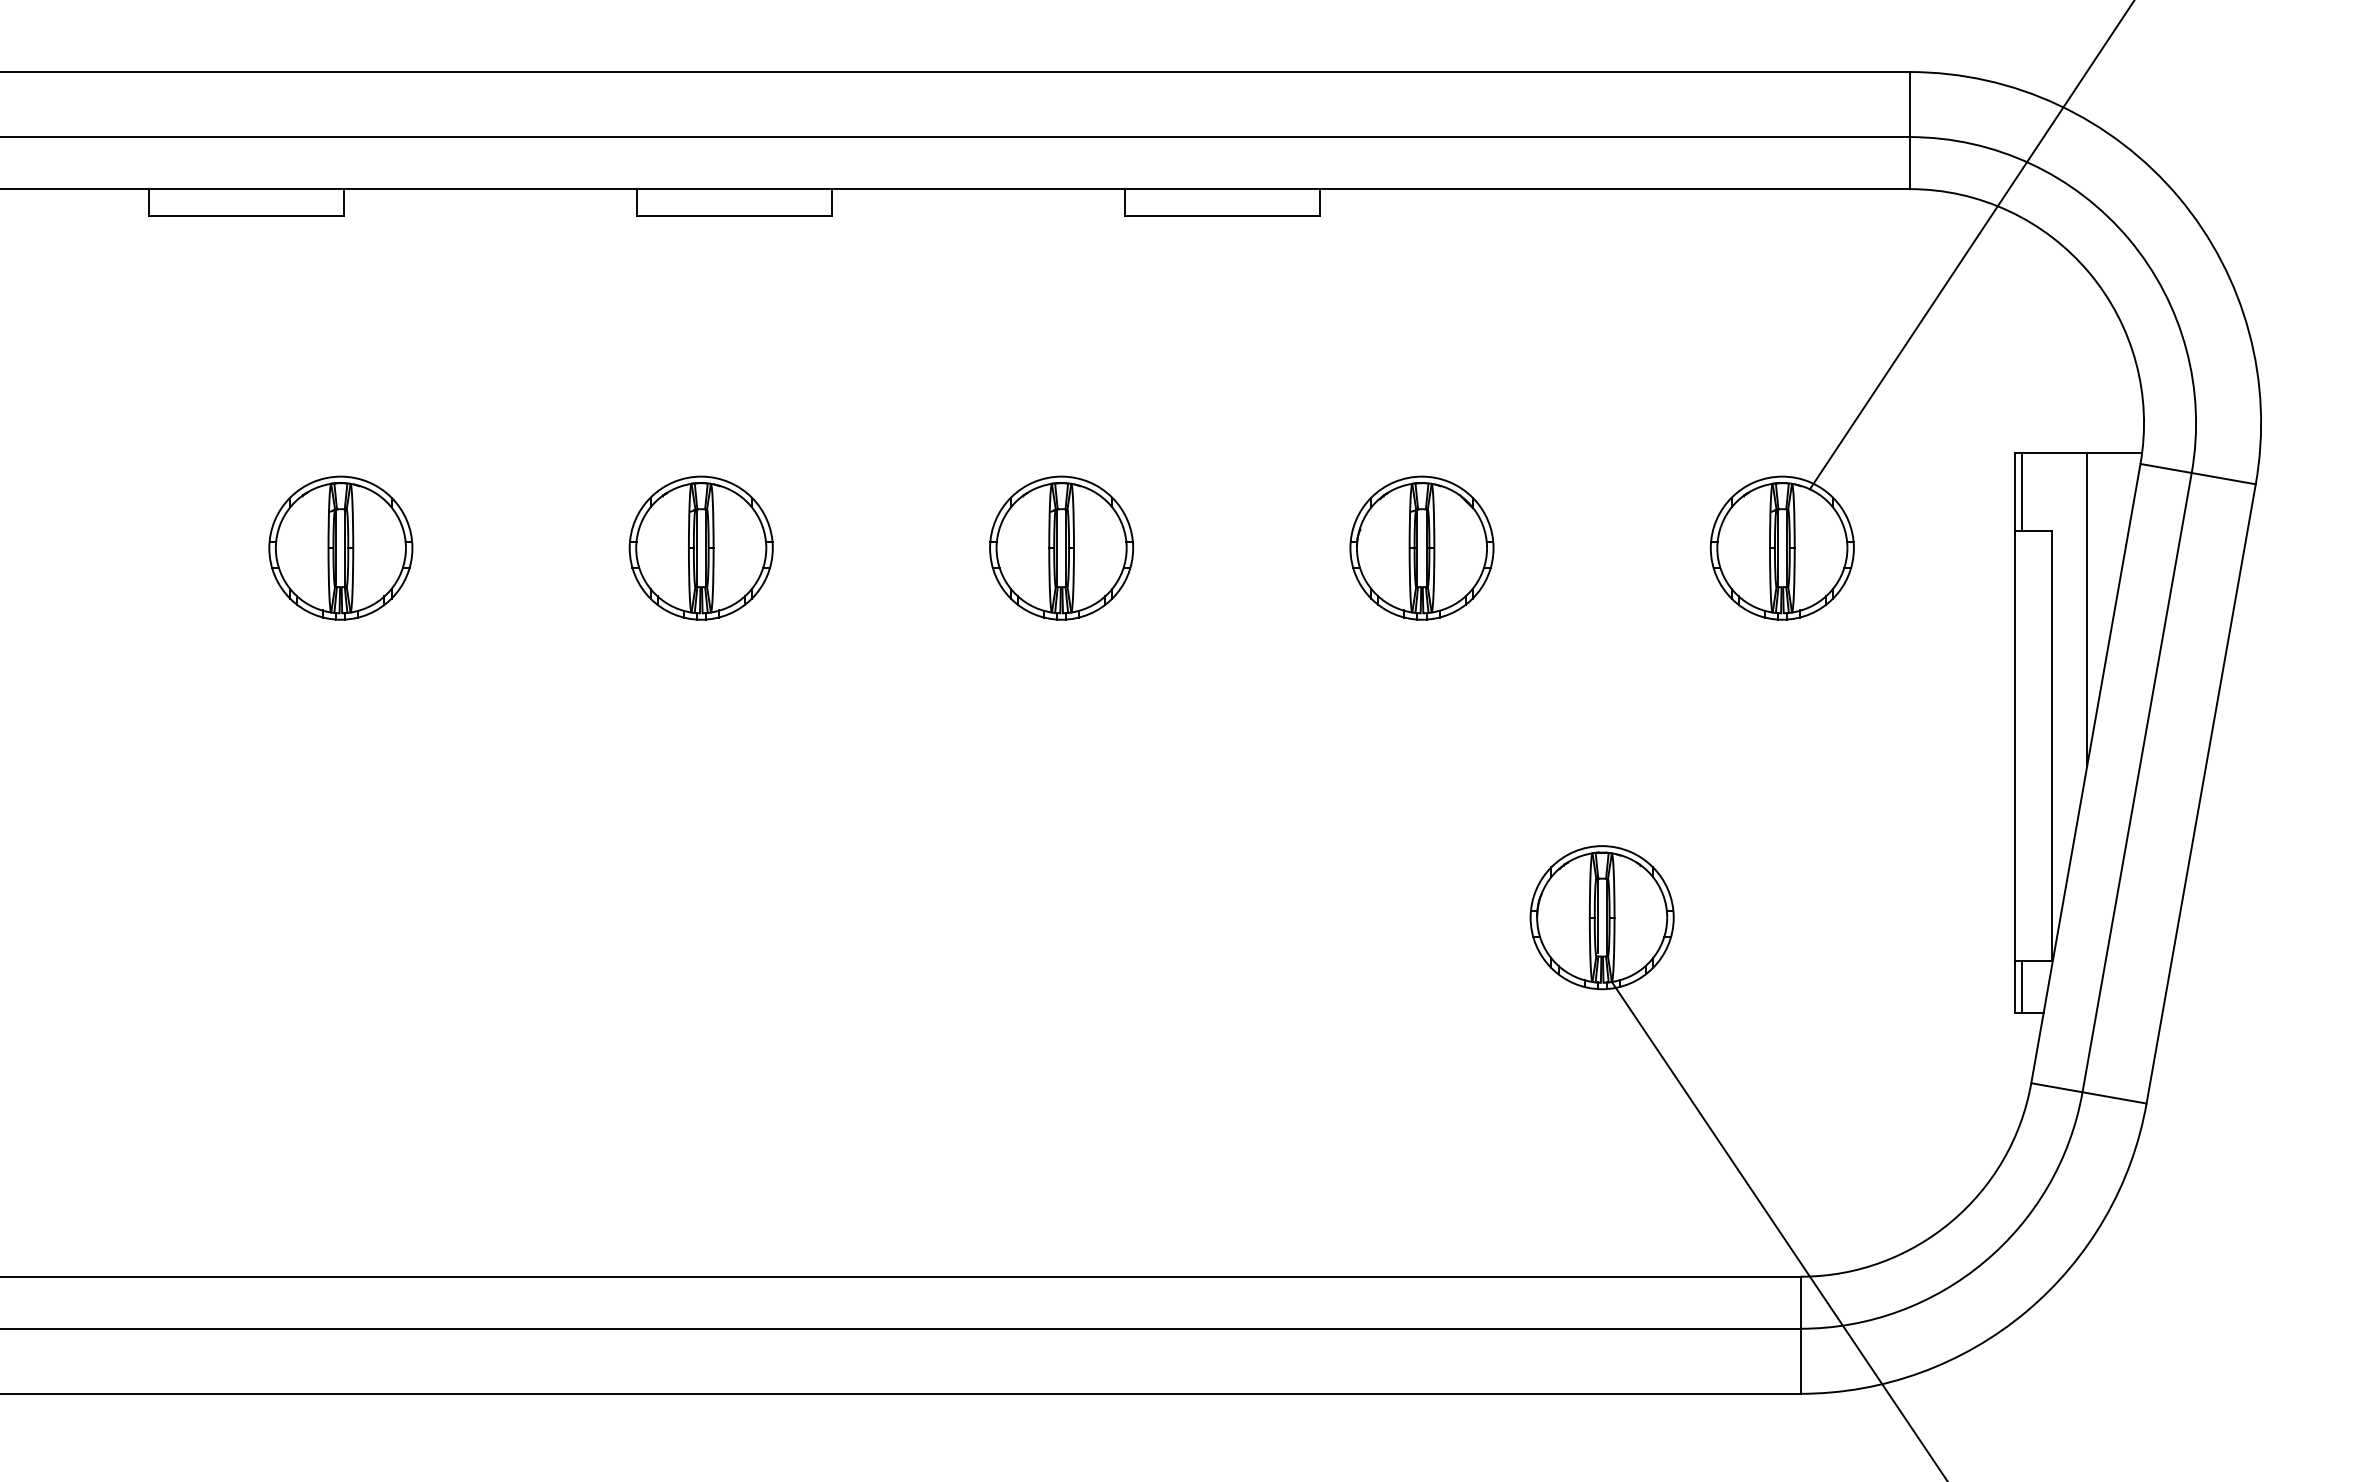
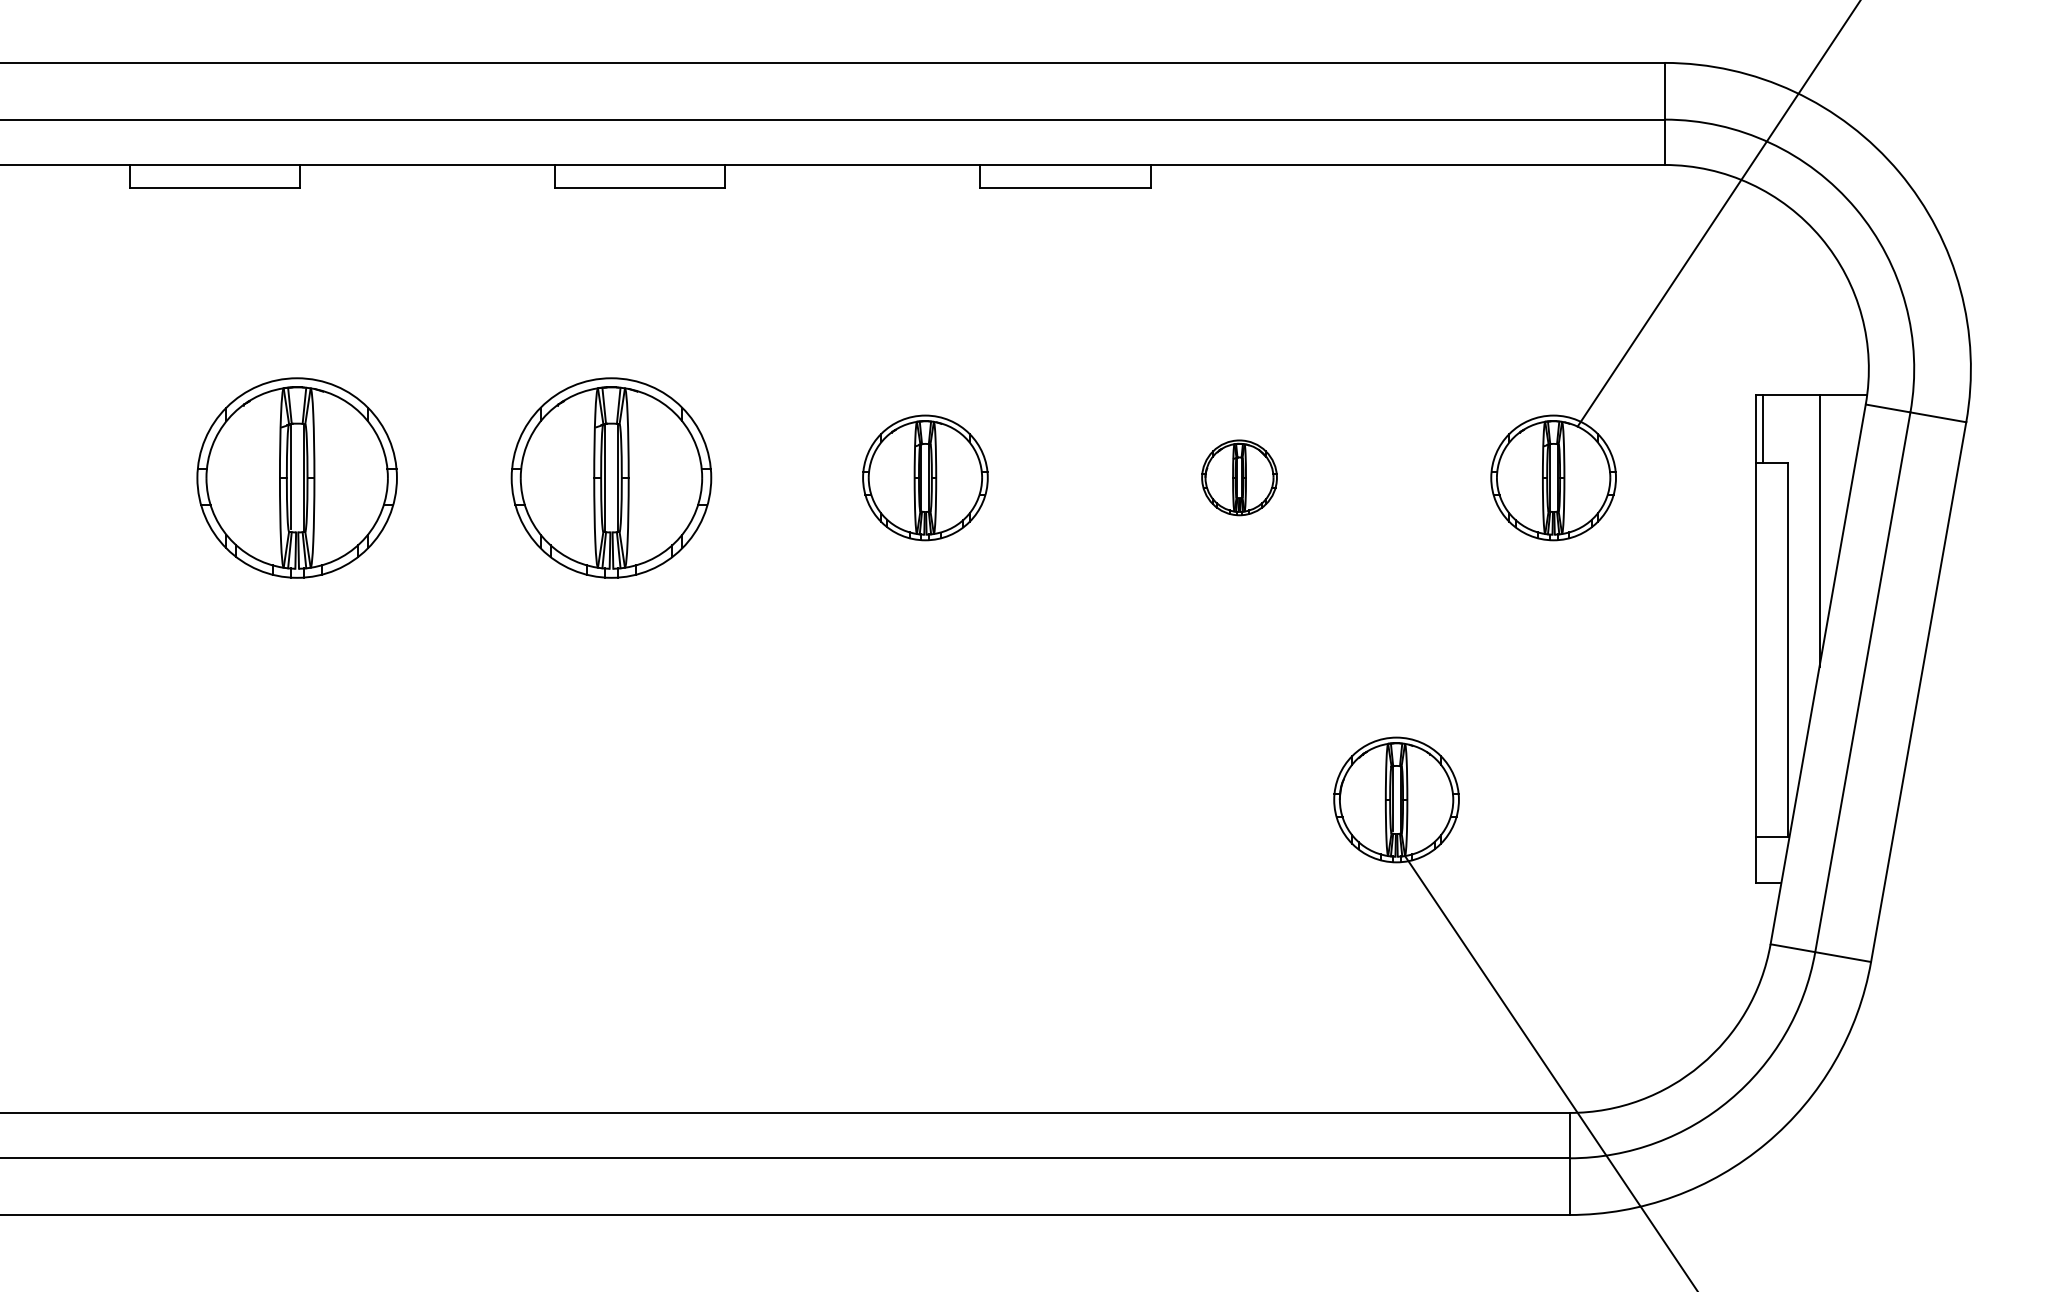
part: (340, 547) -> (296, 477), size x1.6
part: (700, 547) -> (610, 477), size x1.6
part: (1421, 547) -> (1239, 477), size x0.6
line: (2022, 986) -> (1762, 859), removed

